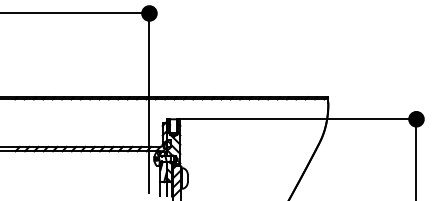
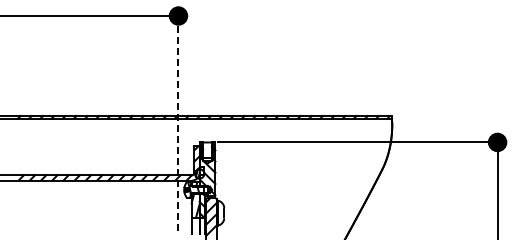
line: (149, 102) -> (178, 122), solid -> dashed

